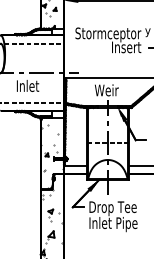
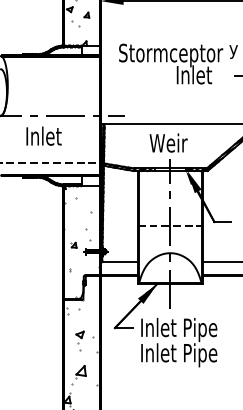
line: (33, 43) -> (52, 69), removed
text: (131, 47) -> (207, 75), Insert -> Inlet
text: (113, 208) -> (179, 329), Drop Tee -> Inlet Pipe

